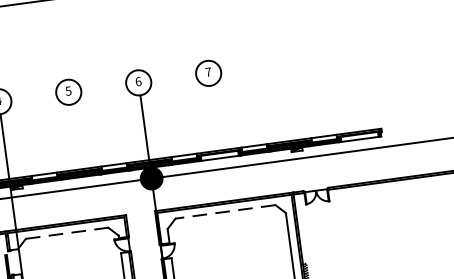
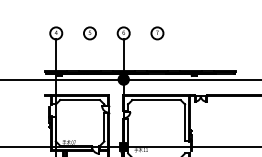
line: (225, 212) -> (156, 100), dashed -> solid
line: (67, 234) -> (80, 100), dashed -> solid

